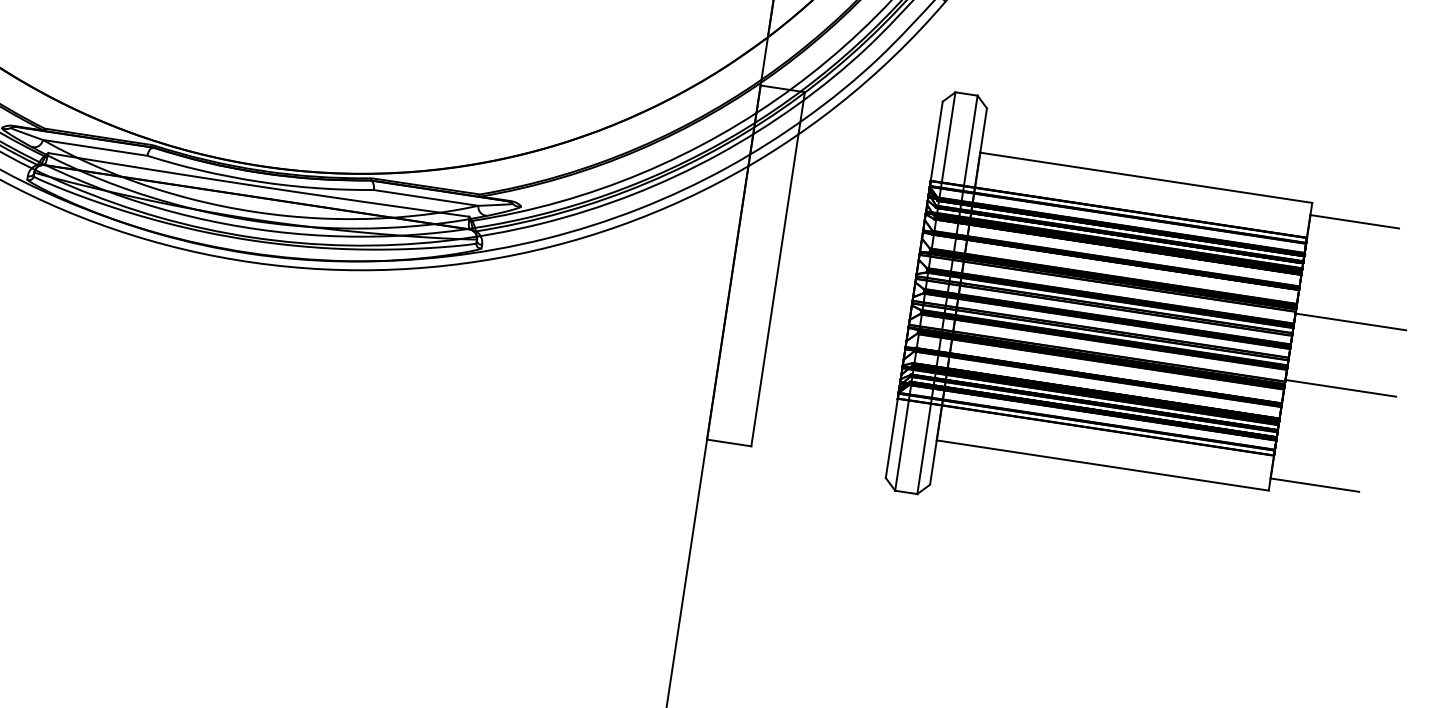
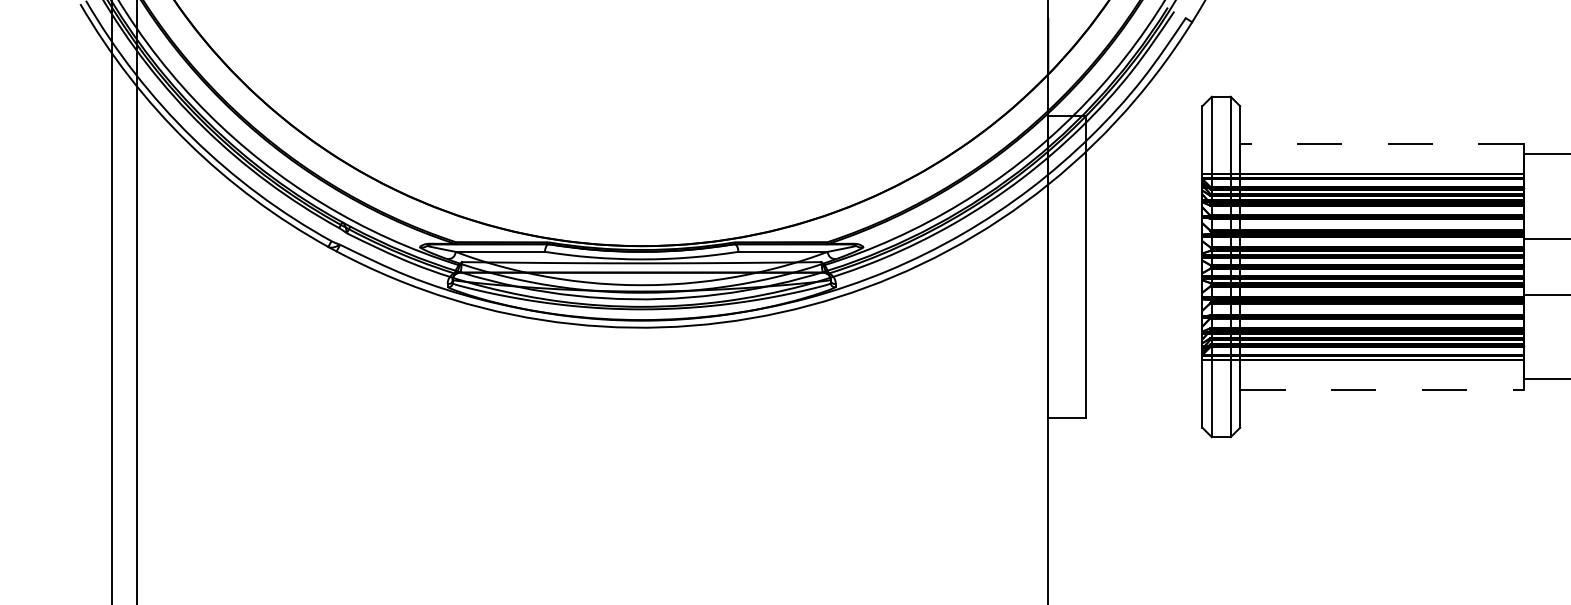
line: (1146, 178) -> (1382, 144), solid -> dashed
line: (1103, 465) -> (1382, 389), solid -> dashed

